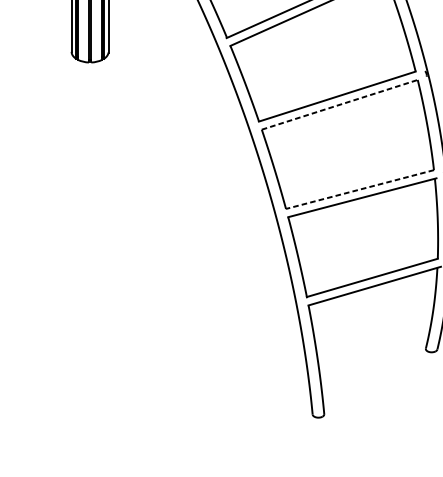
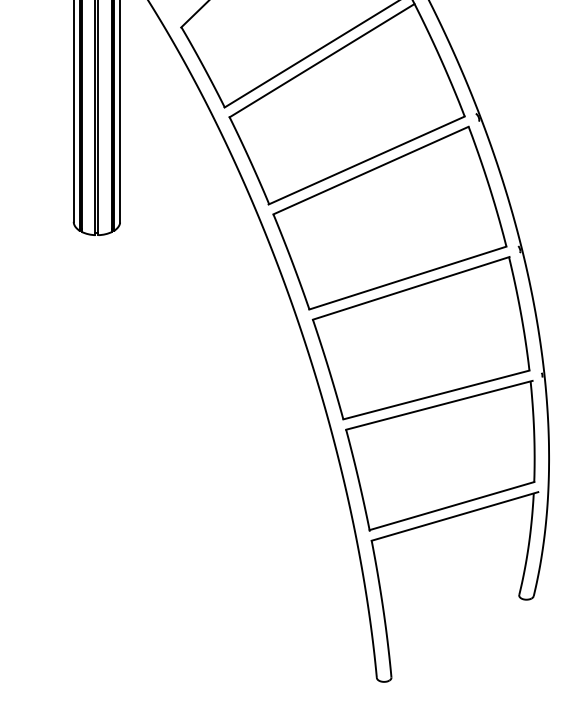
line: (340, 104) -> (411, 288), dashed -> solid
line: (359, 189) -> (435, 395), dashed -> solid

